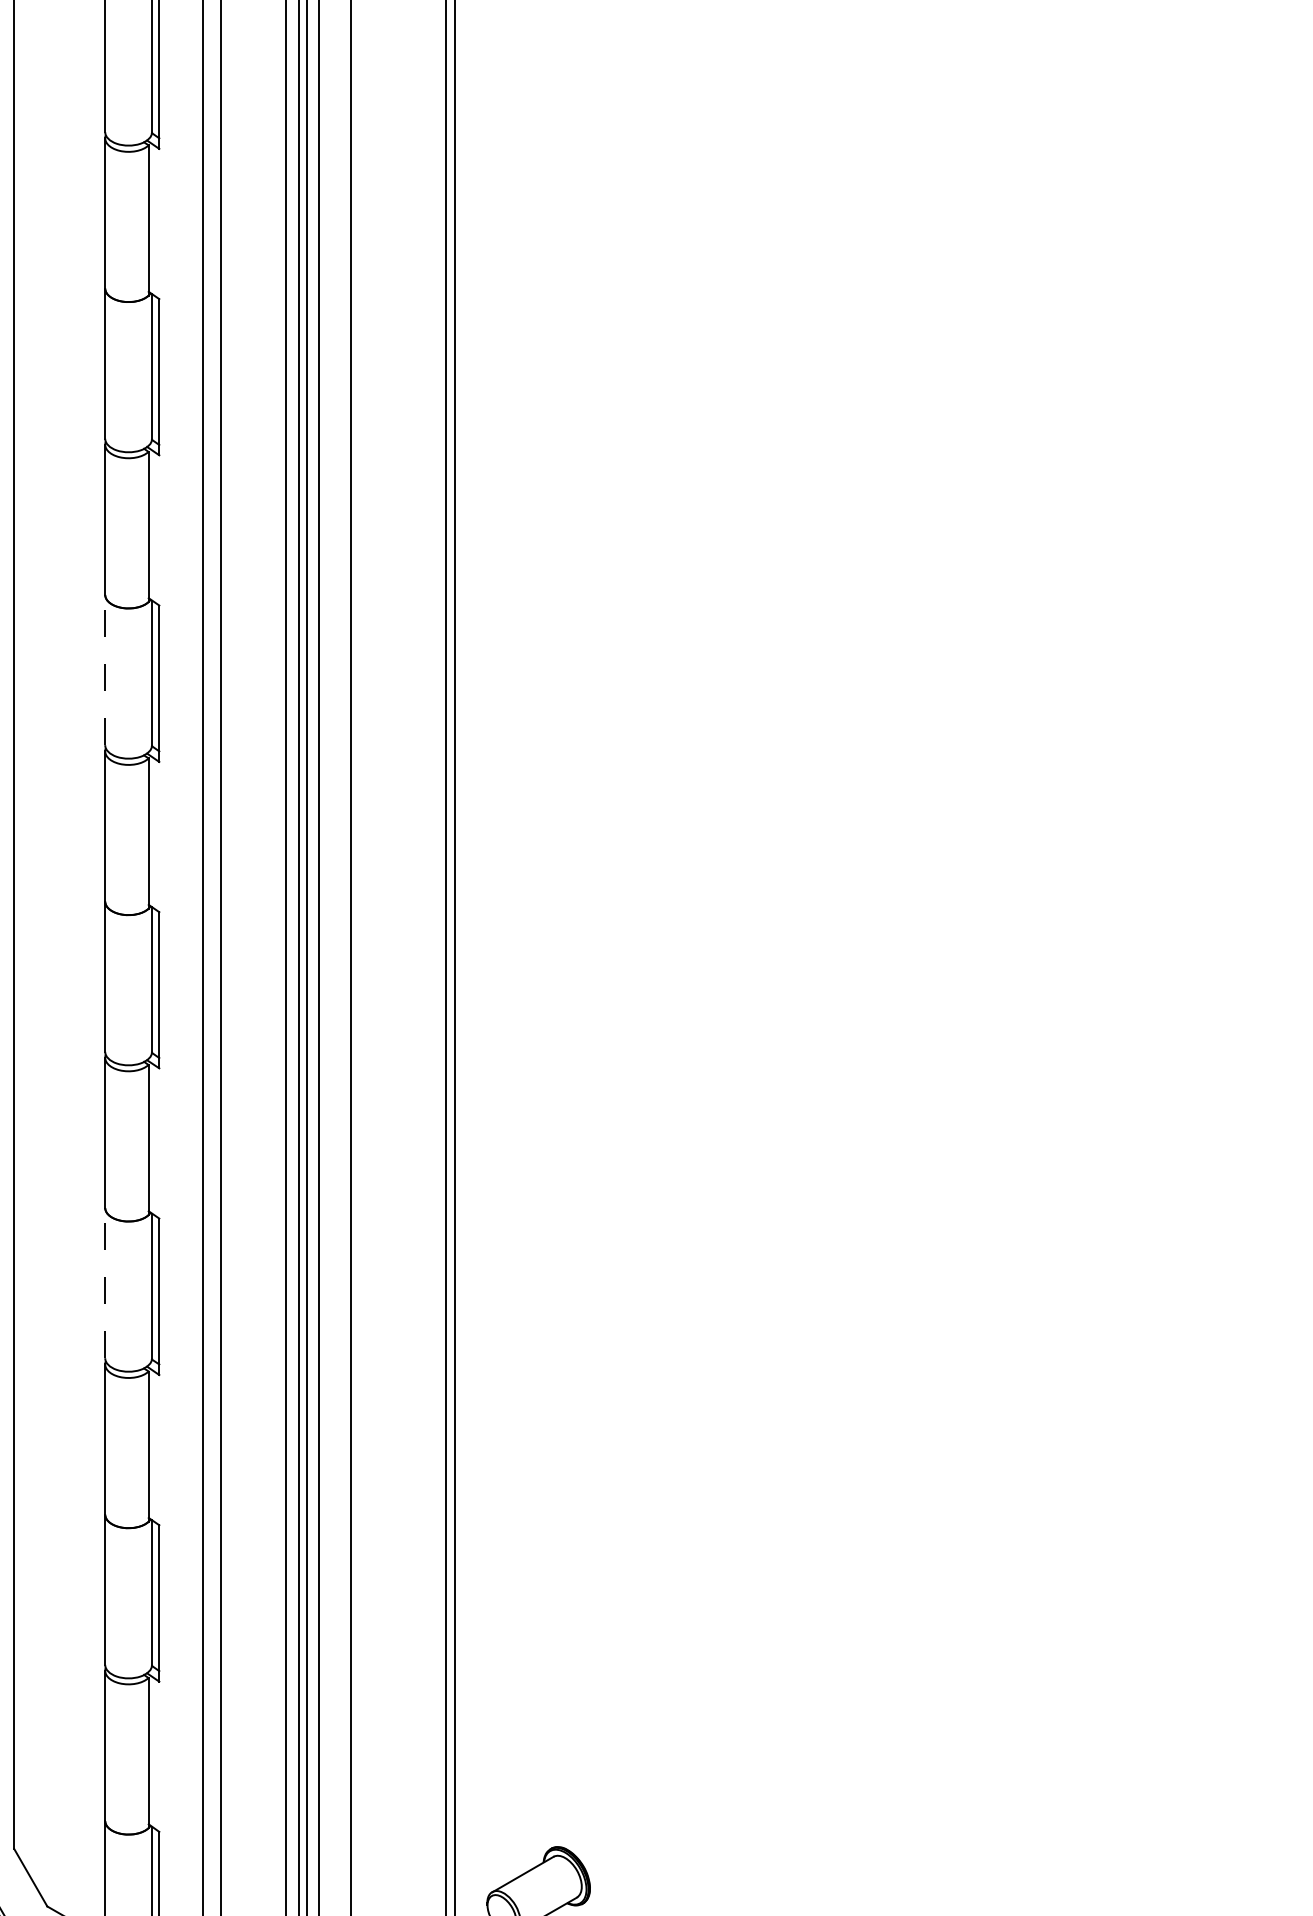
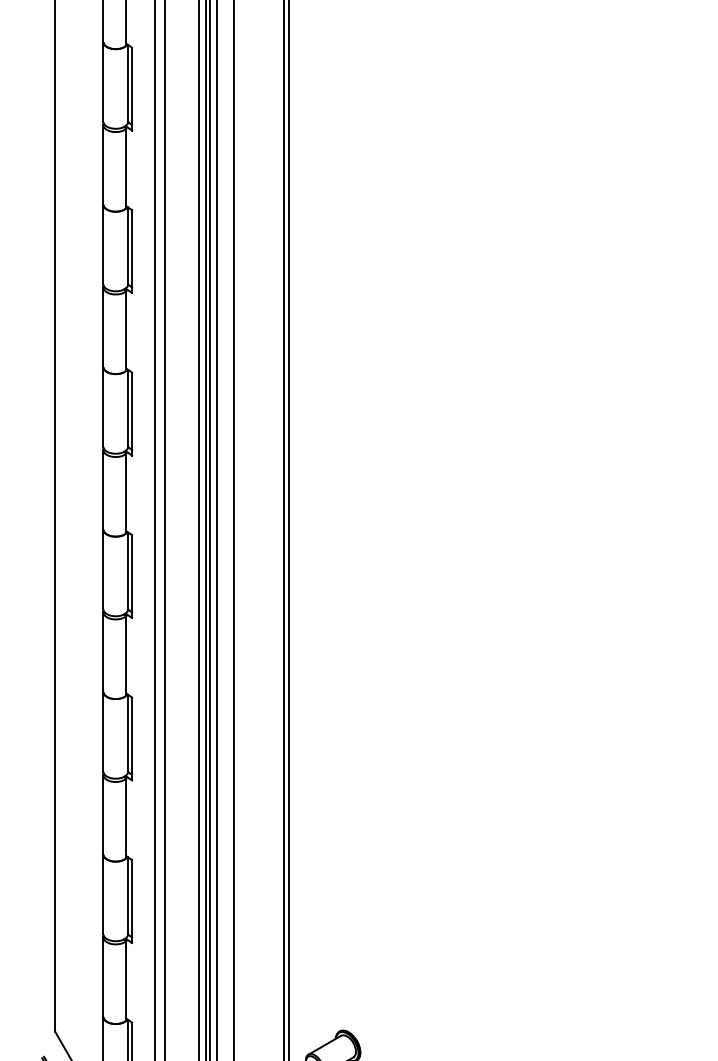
line: (105, 669) -> (103, 406), dashed -> solid
line: (105, 1282) -> (103, 731), dashed -> solid

